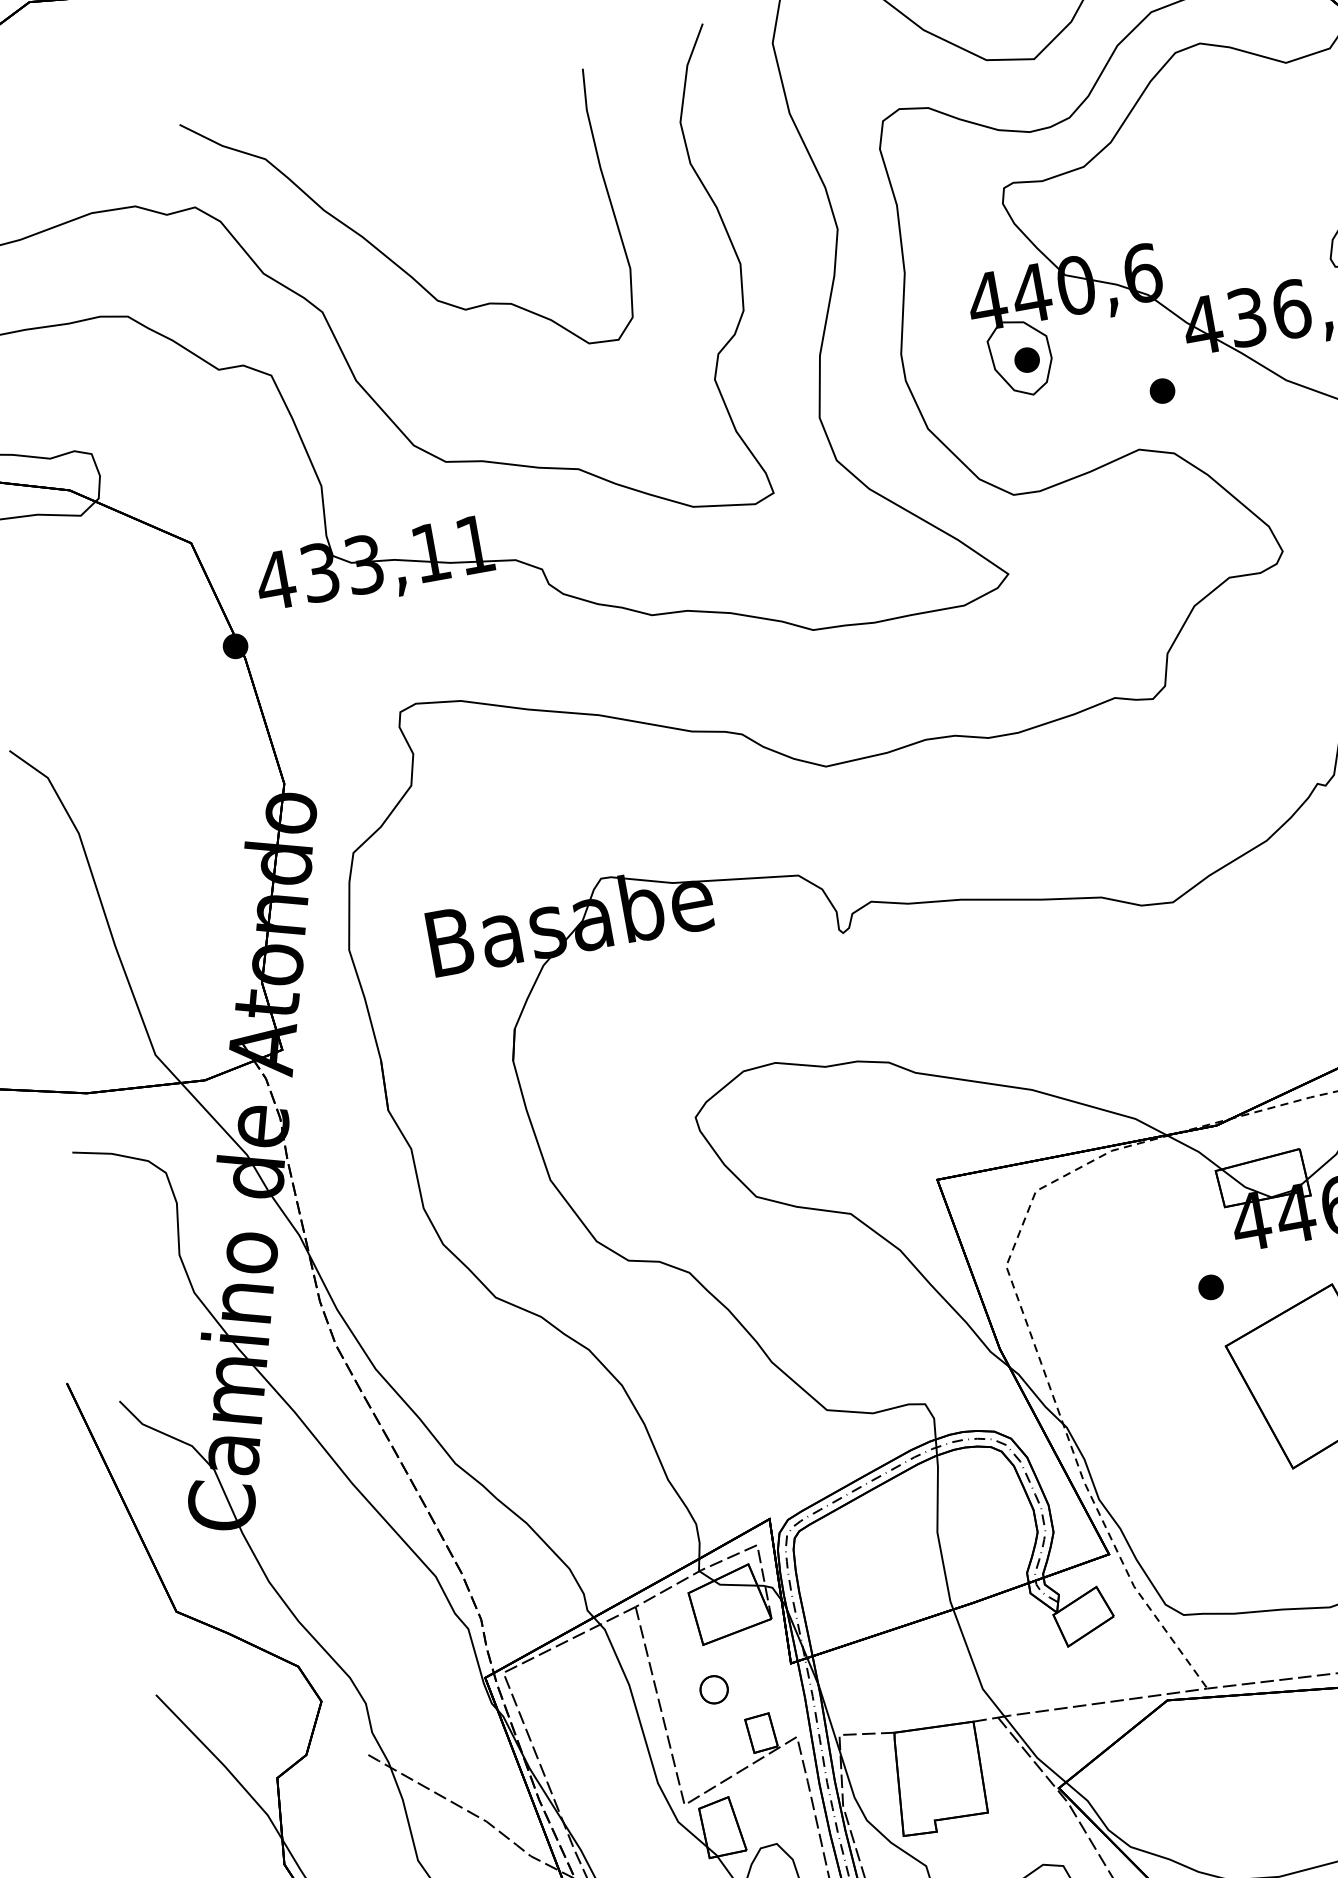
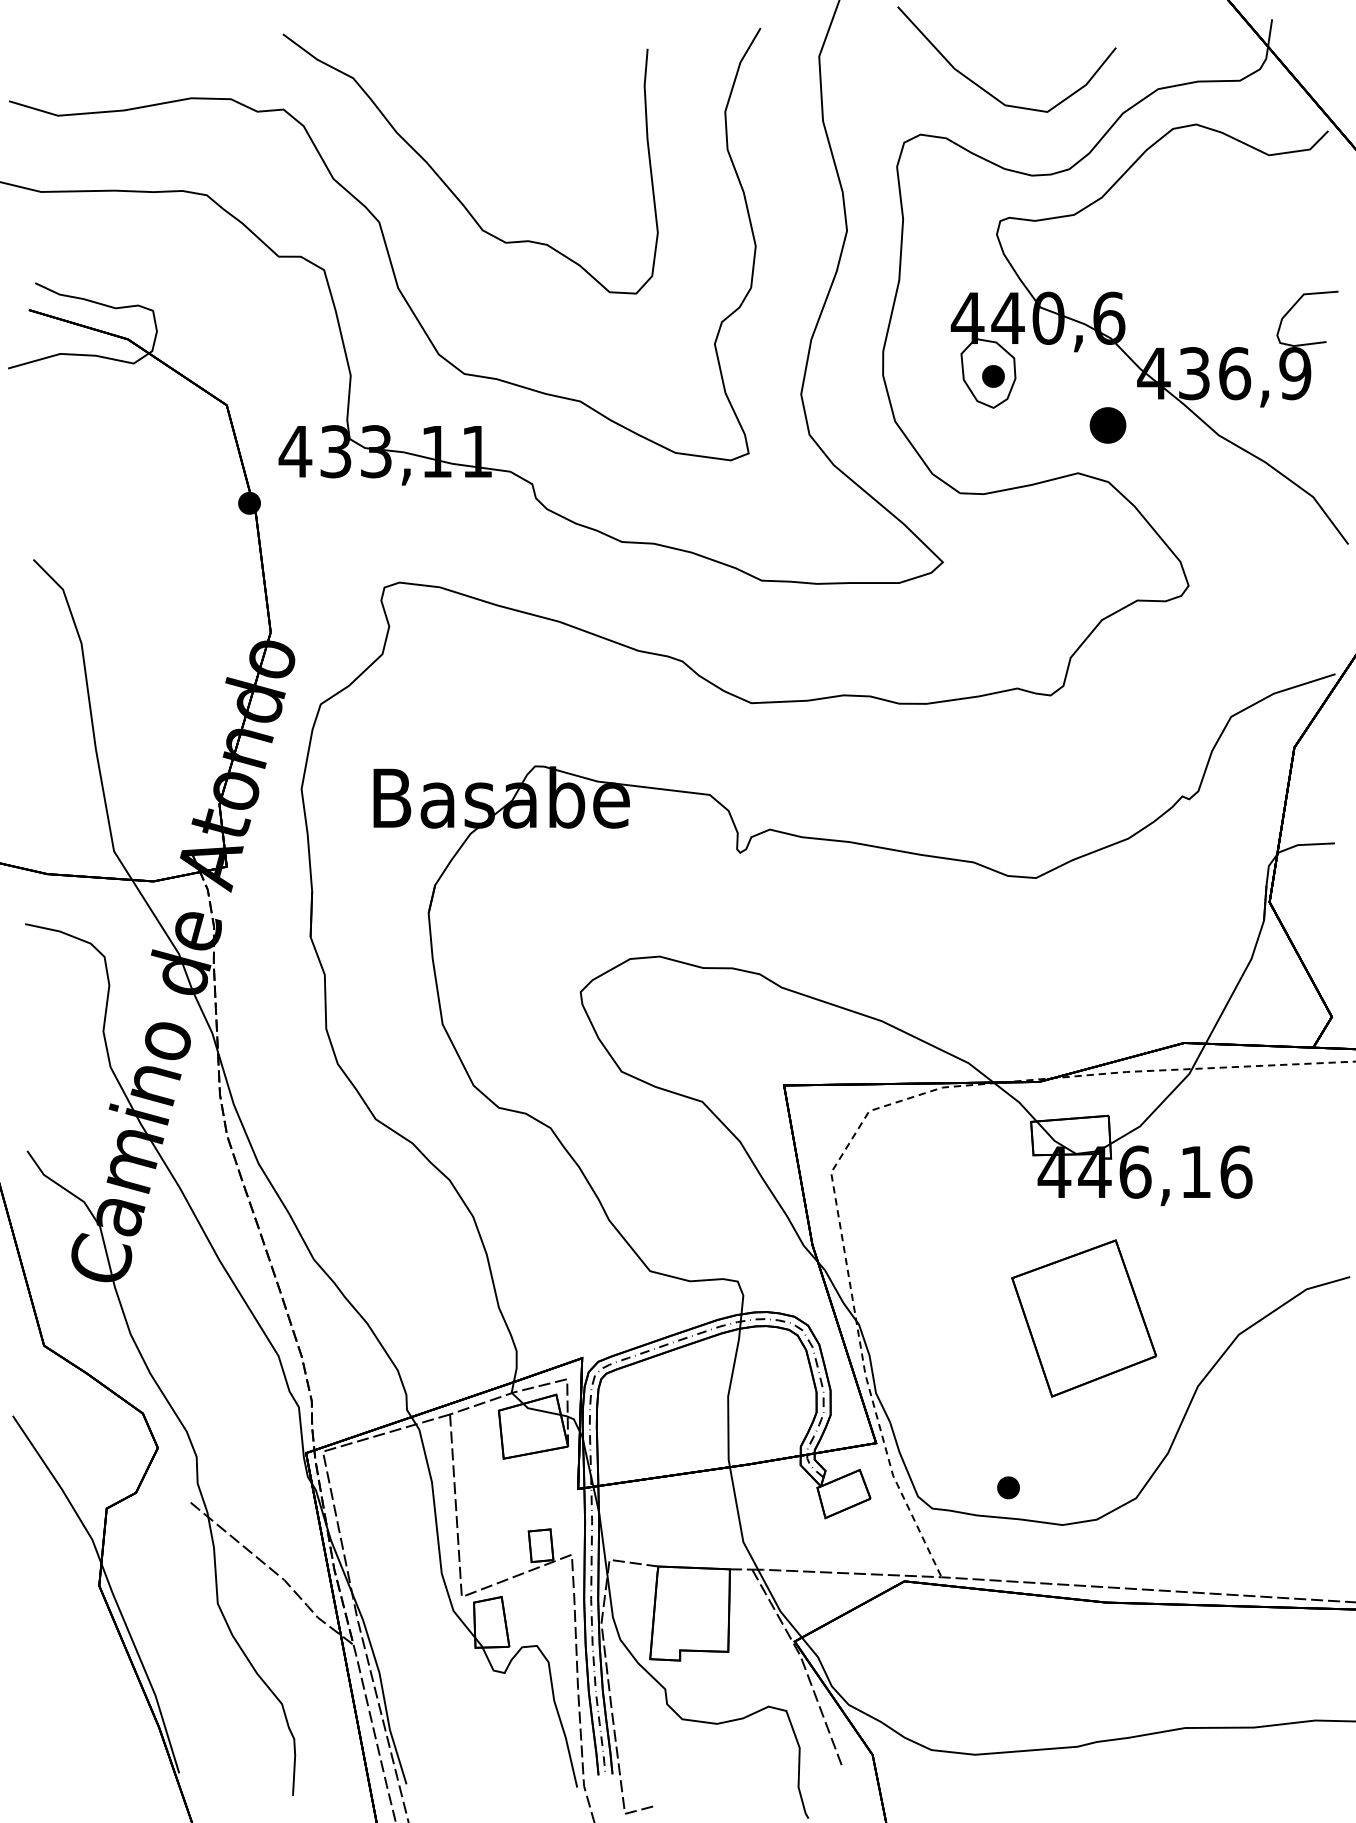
part: (1161, 390) -> (1107, 424), size x1.6
part: (1210, 1287) -> (1008, 1487), moved
part: (714, 1689) -> (506, 1499), removed

